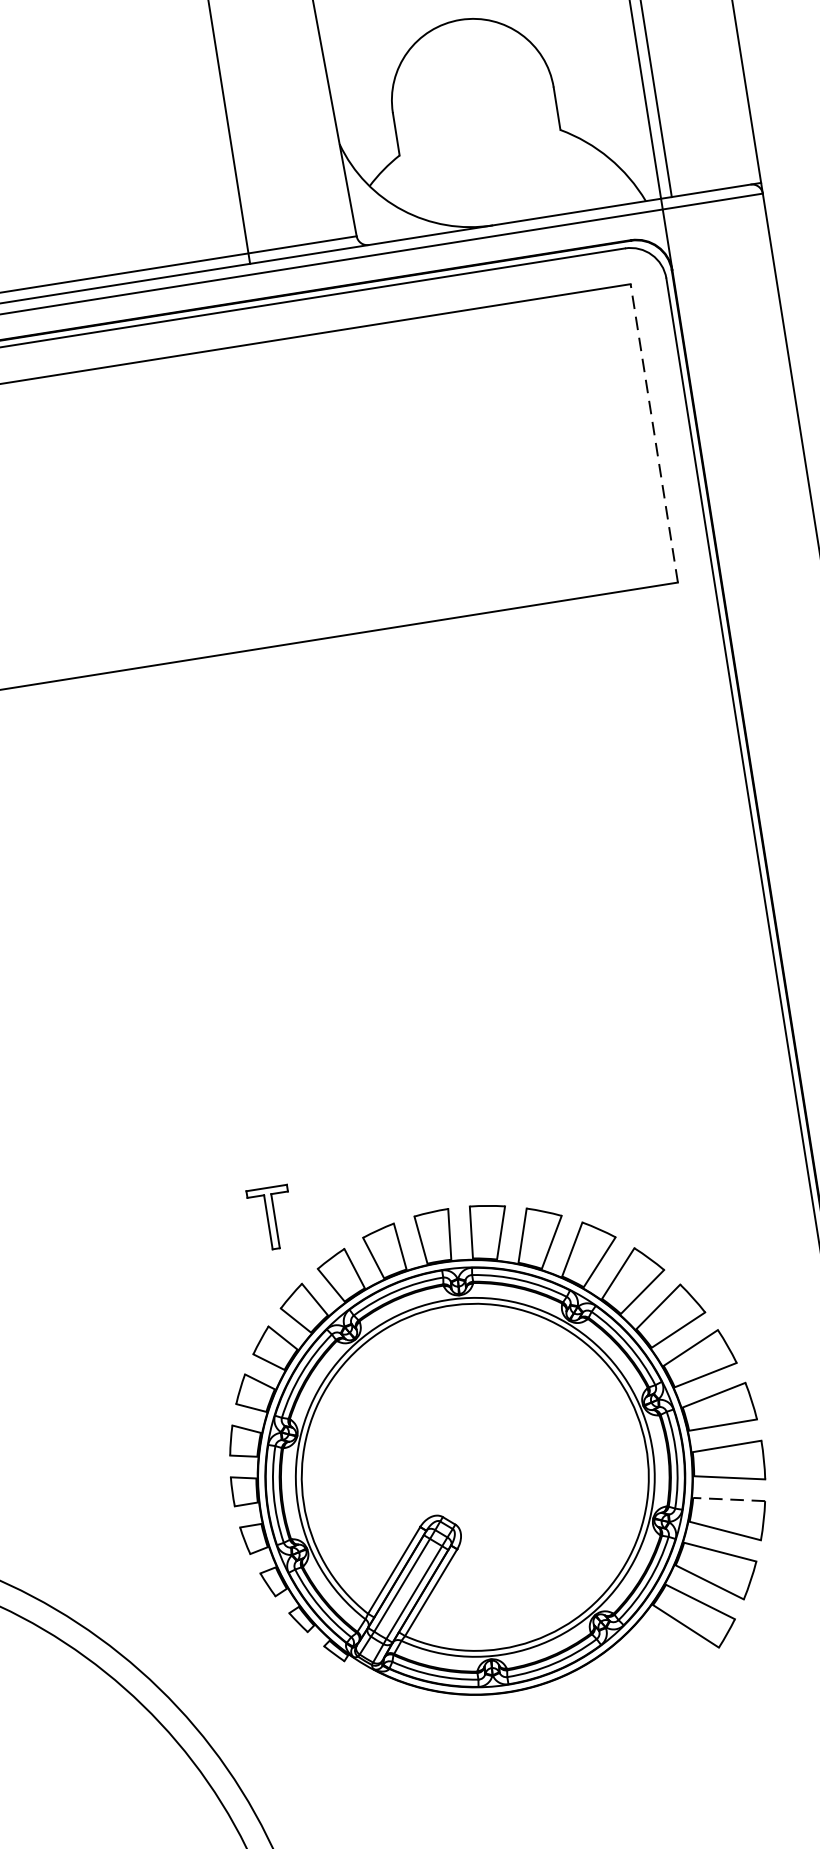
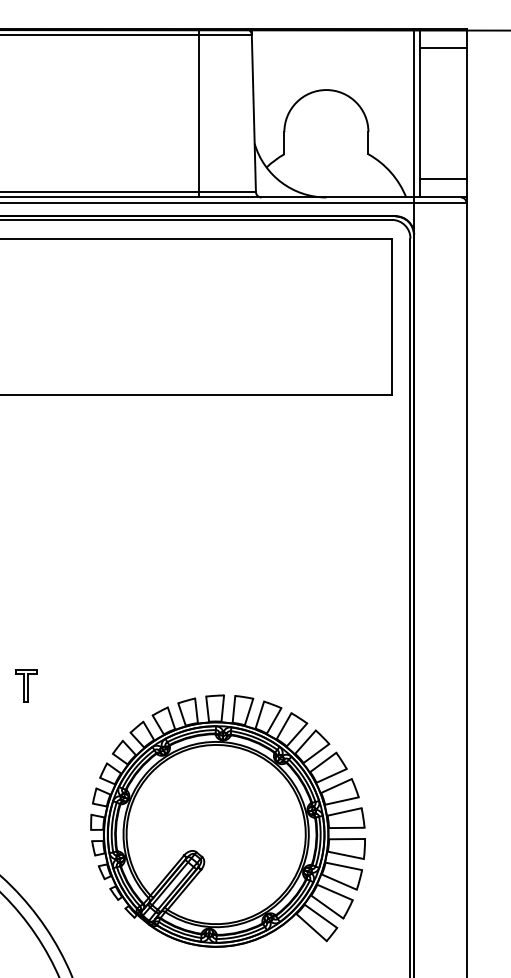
line: (709, 153) -> (442, 178), added
line: (653, 433) -> (391, 316), dashed -> solid
part: (271, 1217) -> (26, 685), moved
line: (728, 1499) -> (343, 866), dashed -> solid

